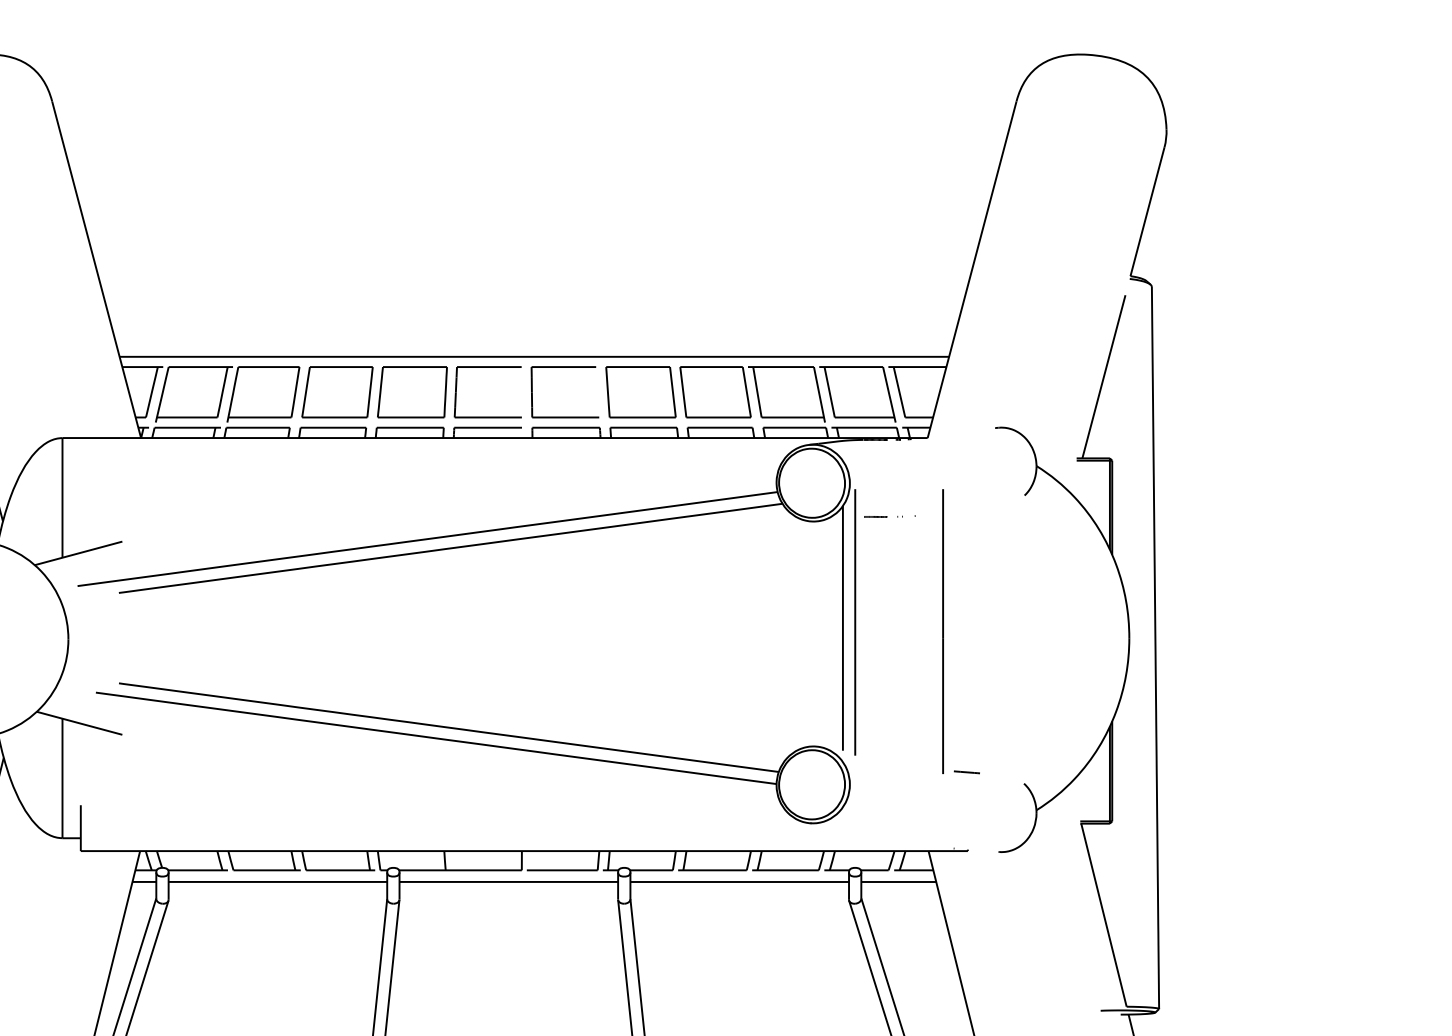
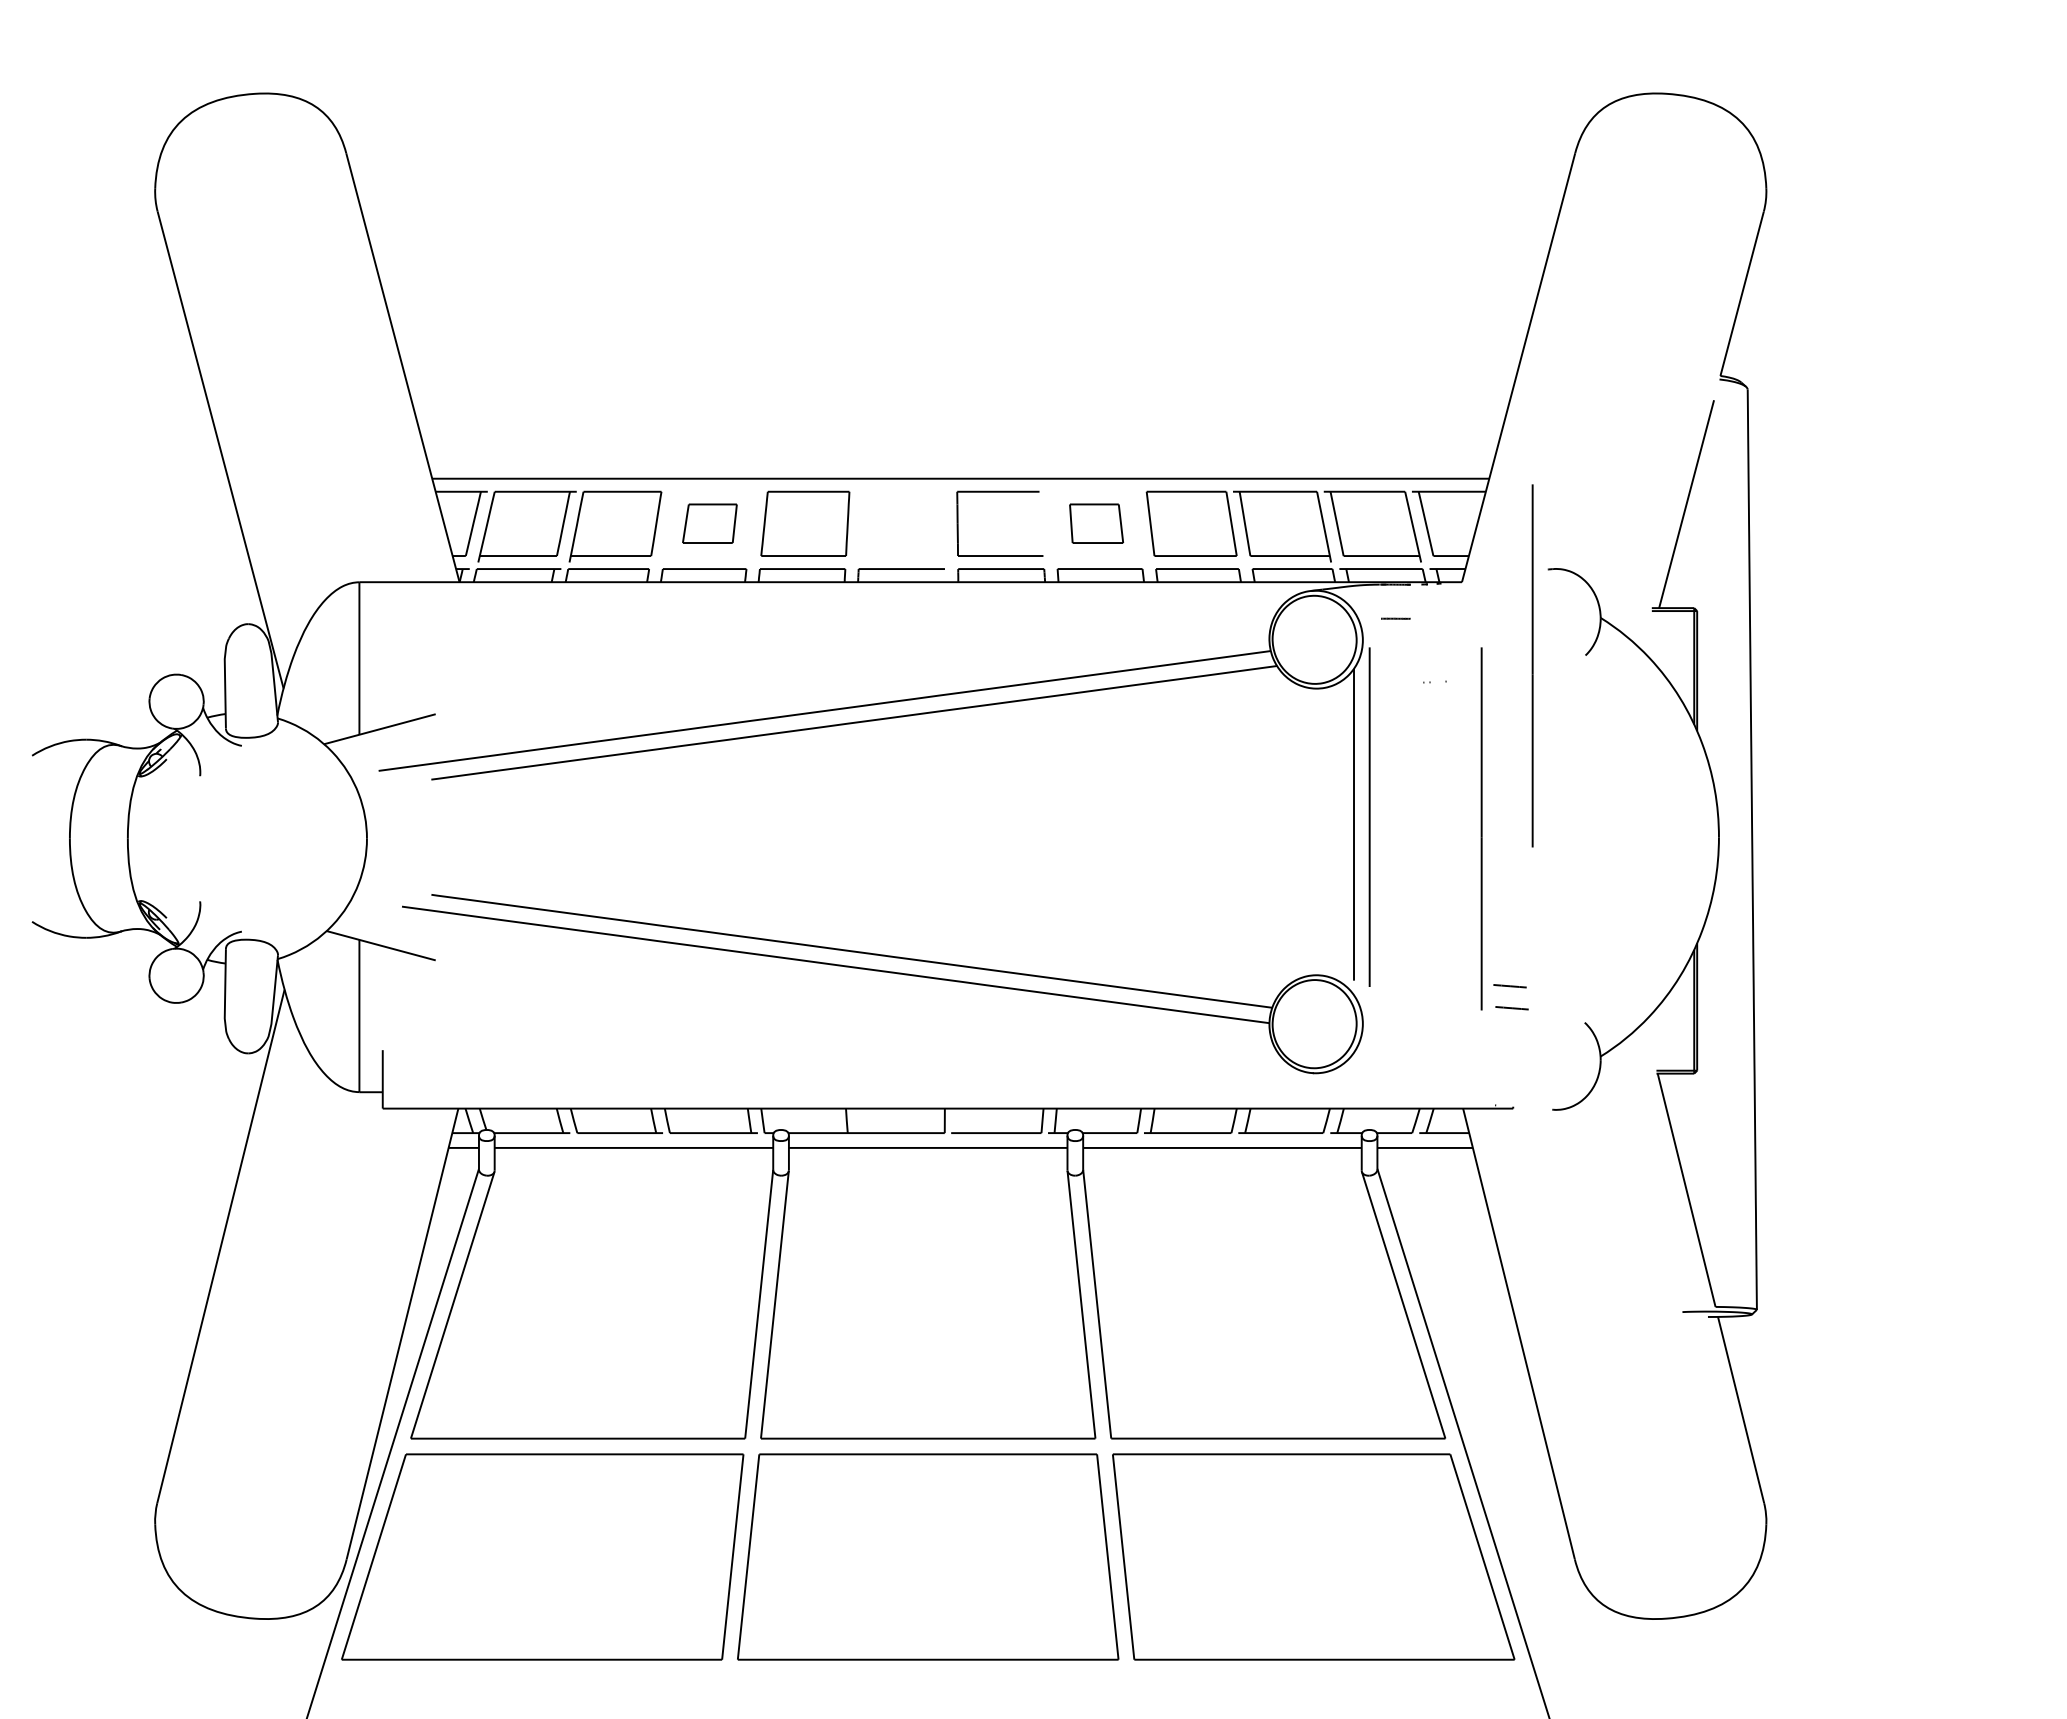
part: (487, 367) -> (901, 492), removed
part: (337, 391) -> (709, 523), size x0.6
part: (640, 391) -> (1096, 523), size x0.6
line: (983, 503) -> (1532, 665), added
line: (875, 516) -> (1395, 618), moved
line: (964, 755) -> (1509, 986), added

